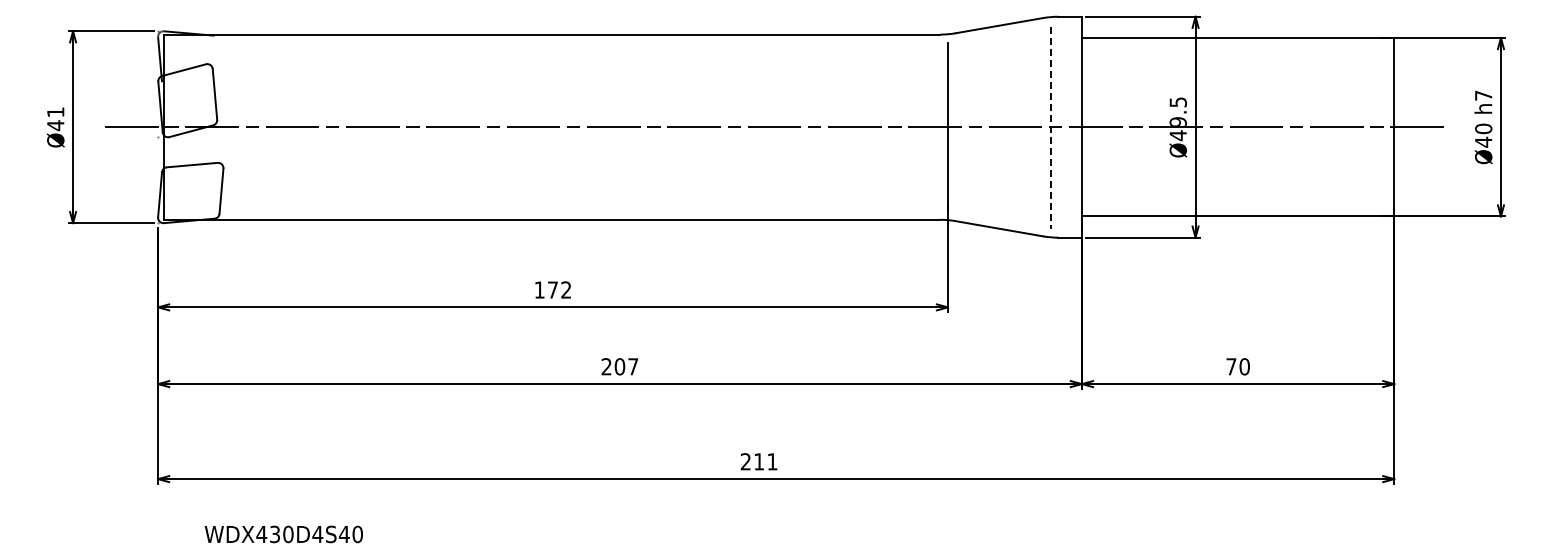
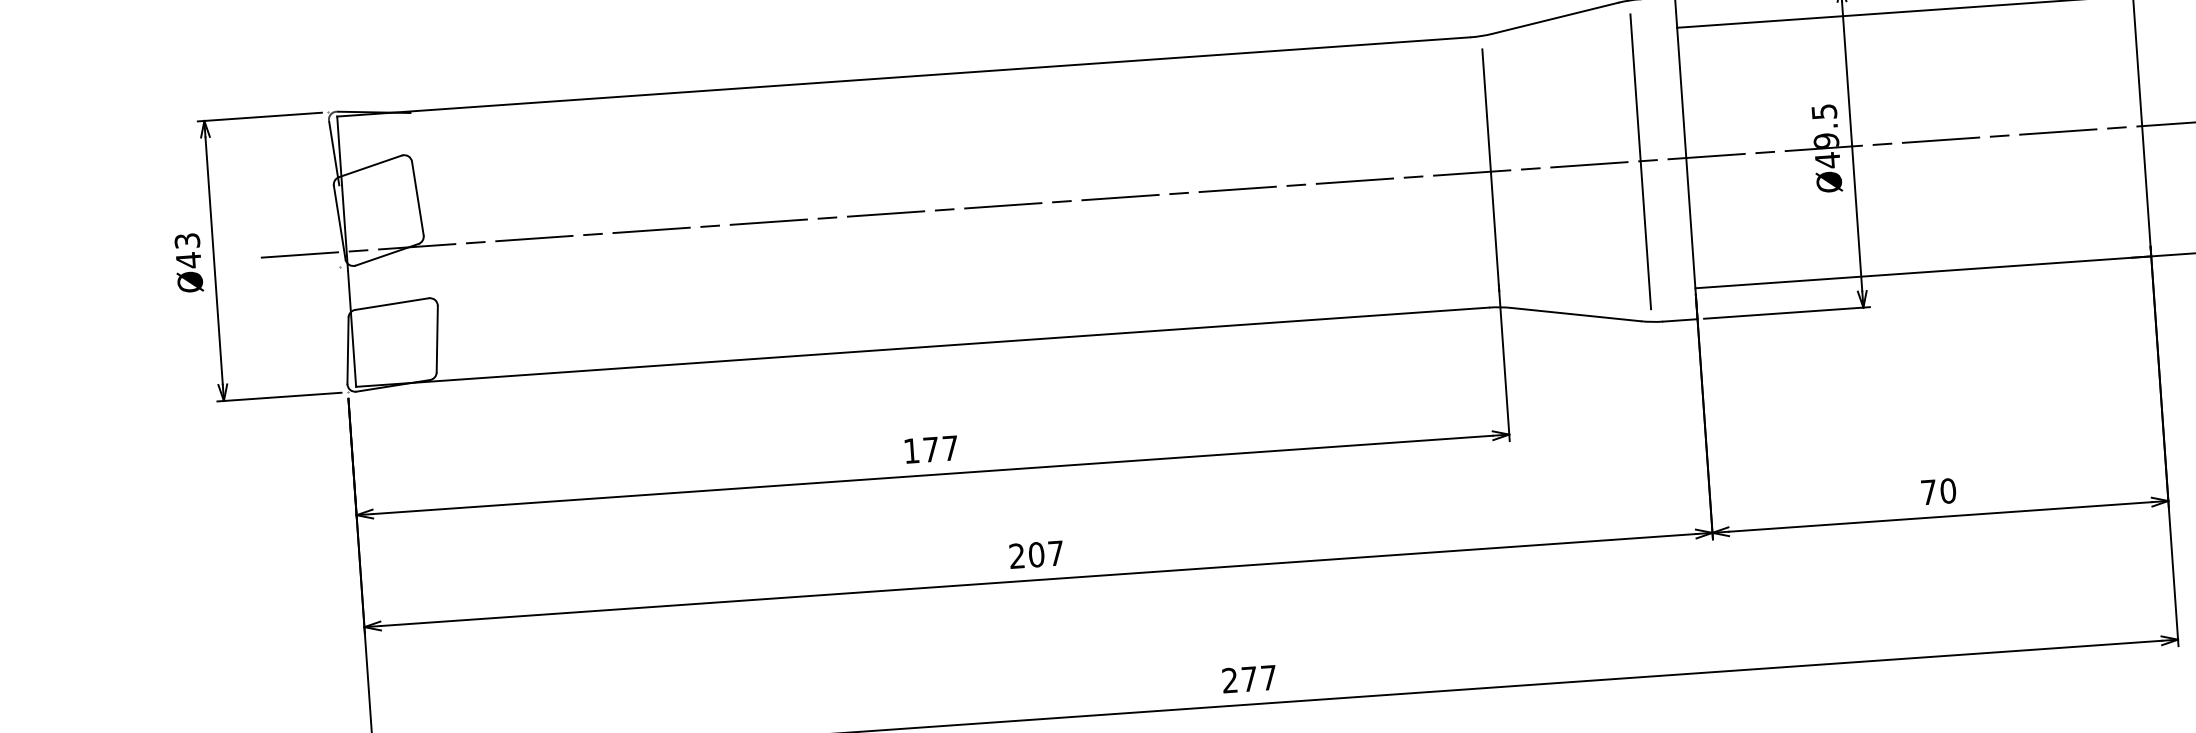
text: (55, 112) -> (187, 241), Ø41 -> Ø43
line: (1050, 128) -> (1640, 163), dashed -> solid
text: (566, 289) -> (950, 447), 172 -> 177
text: (765, 461) -> (1258, 678), 211 -> 277

